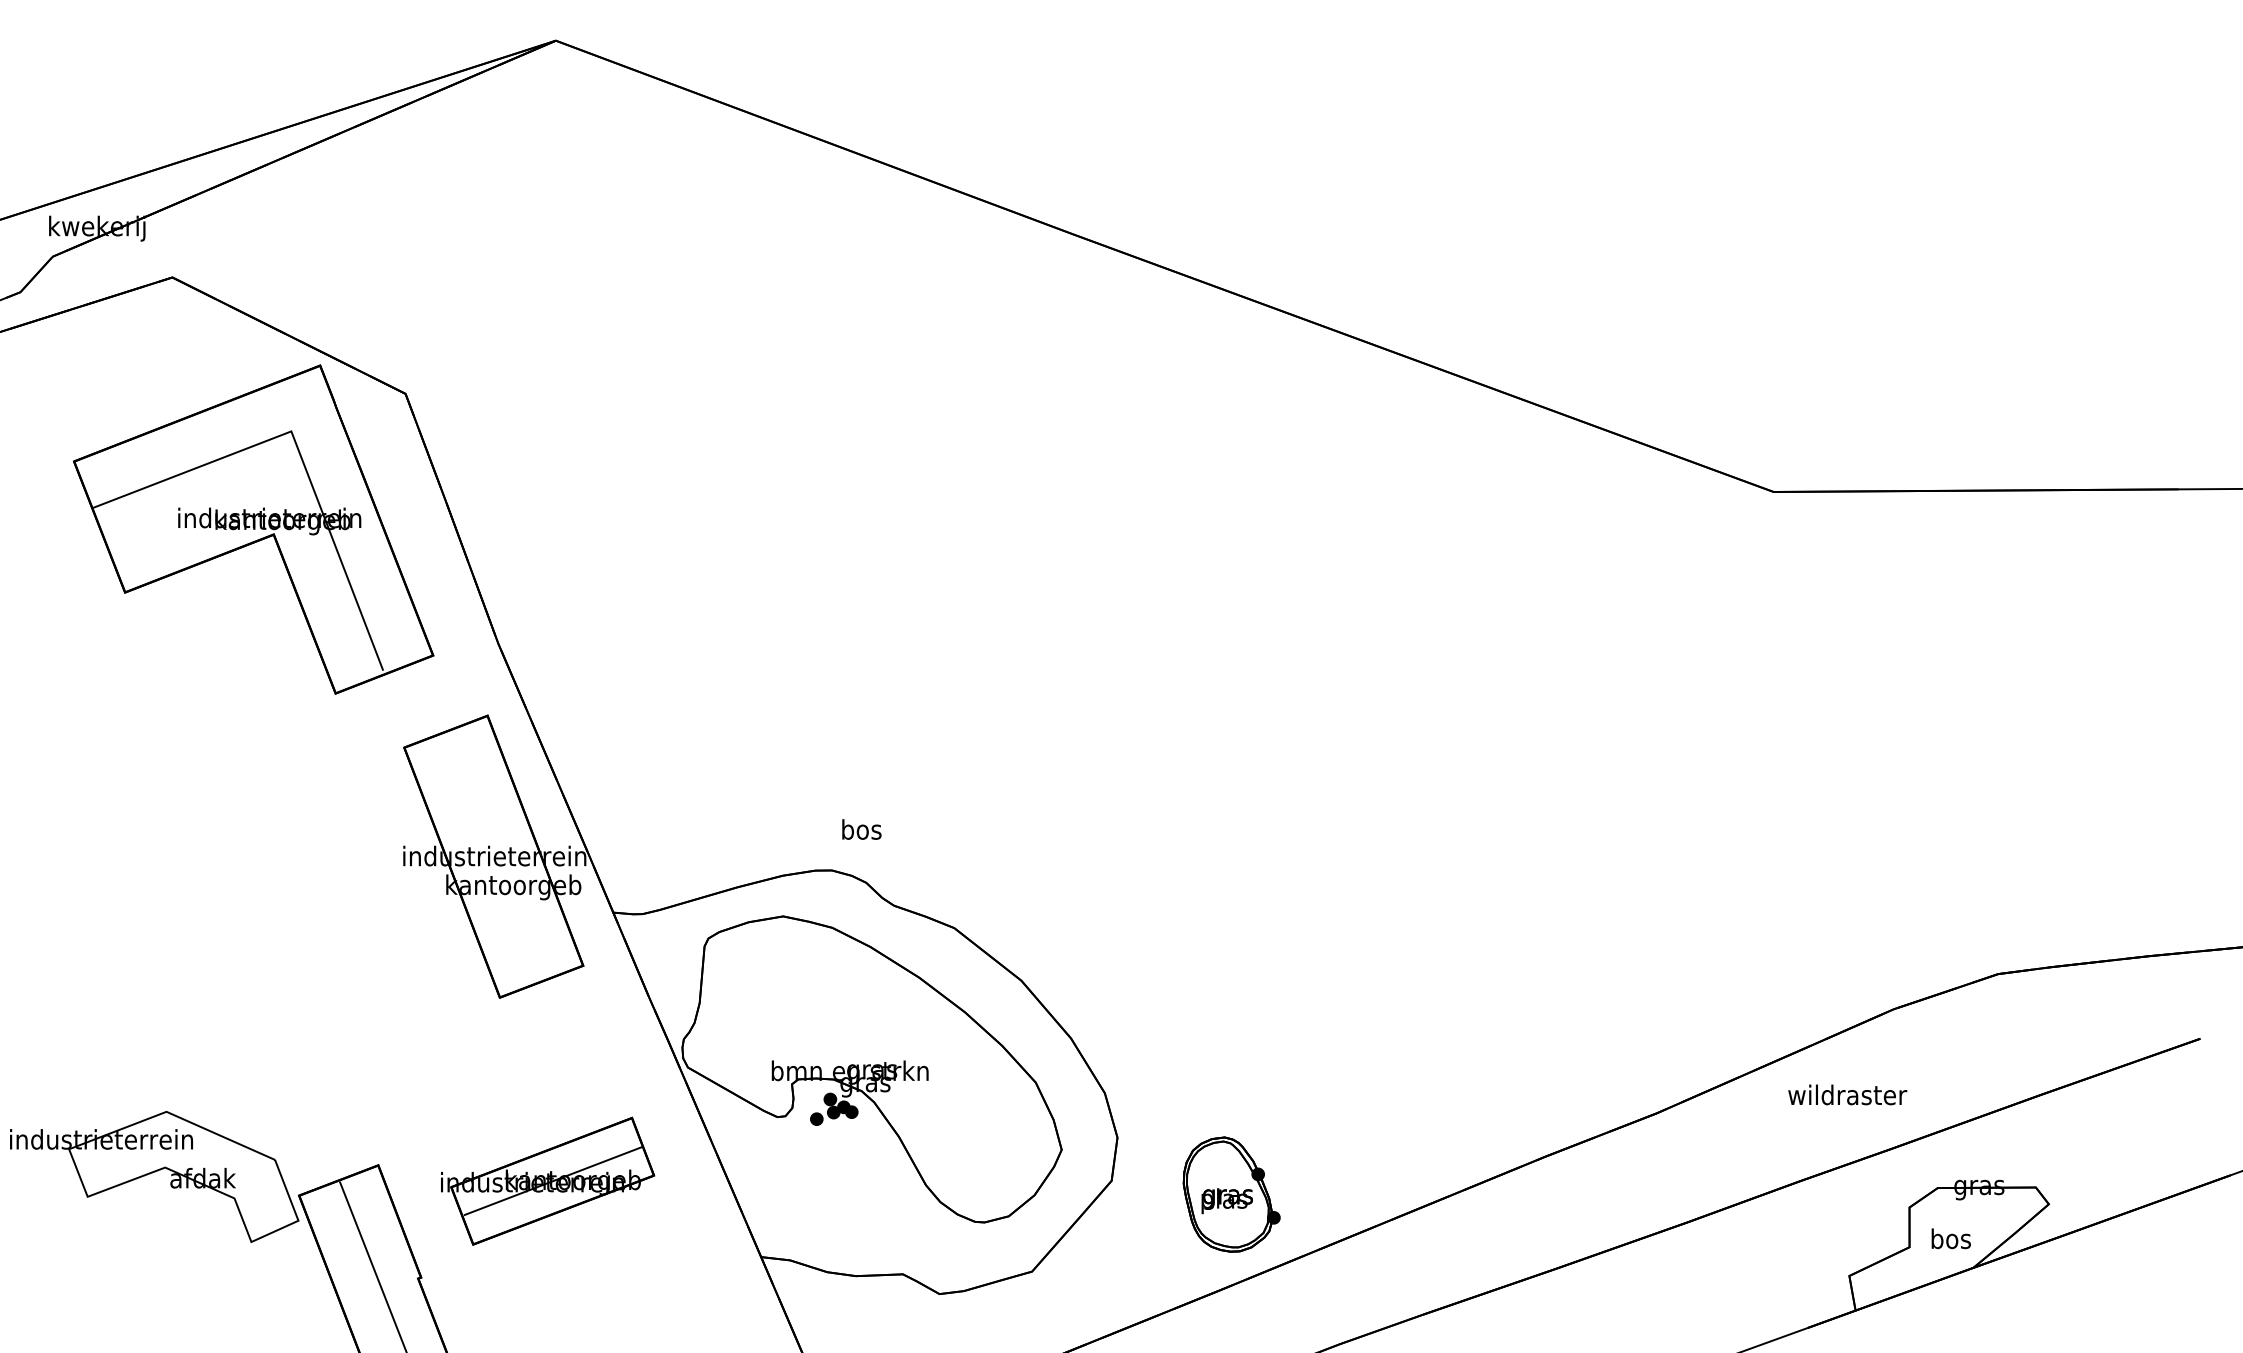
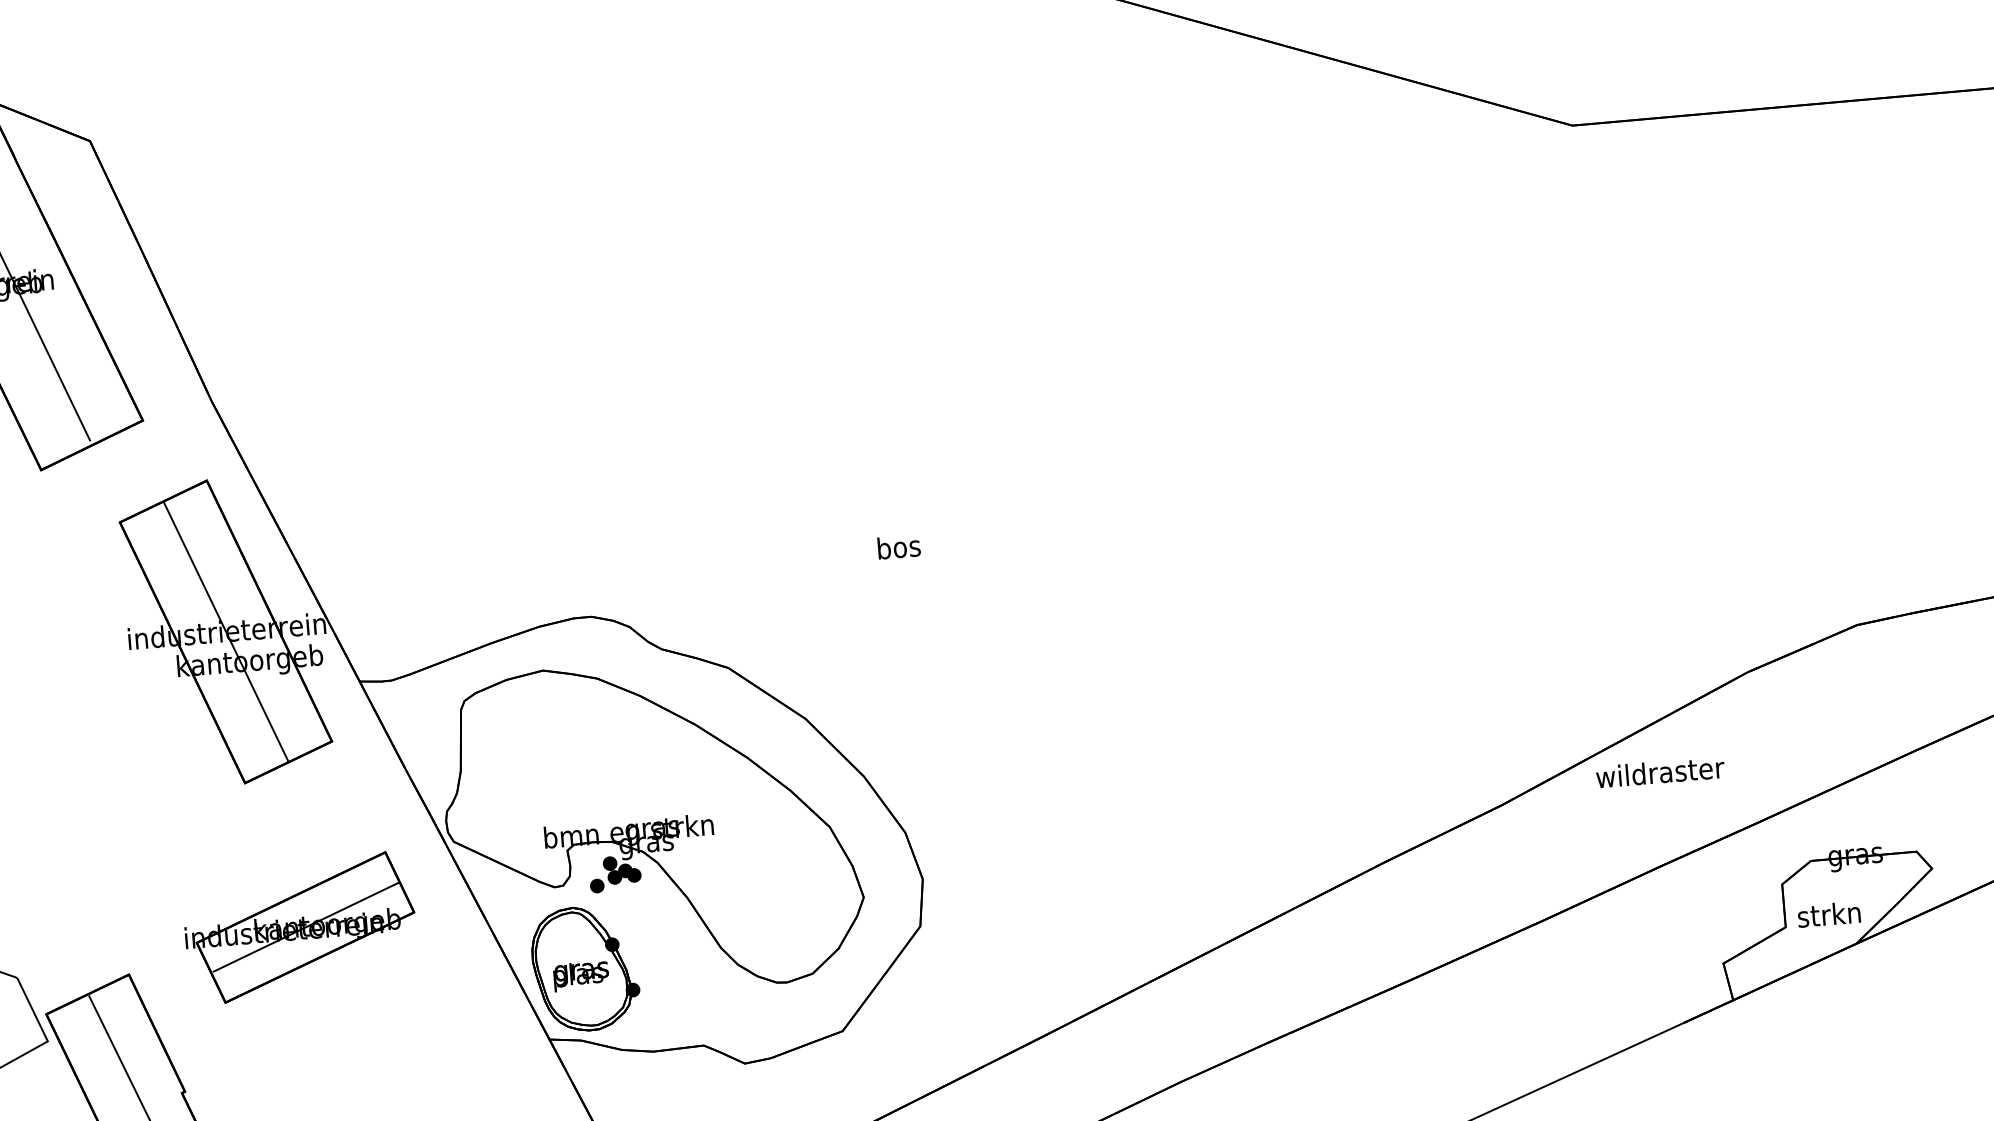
text: (861, 829) -> (898, 547), moved
line: (493, 856) -> (225, 631), added
text: (1847, 1094) -> (1660, 771), moved
part: (548, 1180) -> (300, 927), moved
part: (1231, 1194) -> (585, 968), moved
text: (1950, 1238) -> (1829, 914), bos -> strkn

